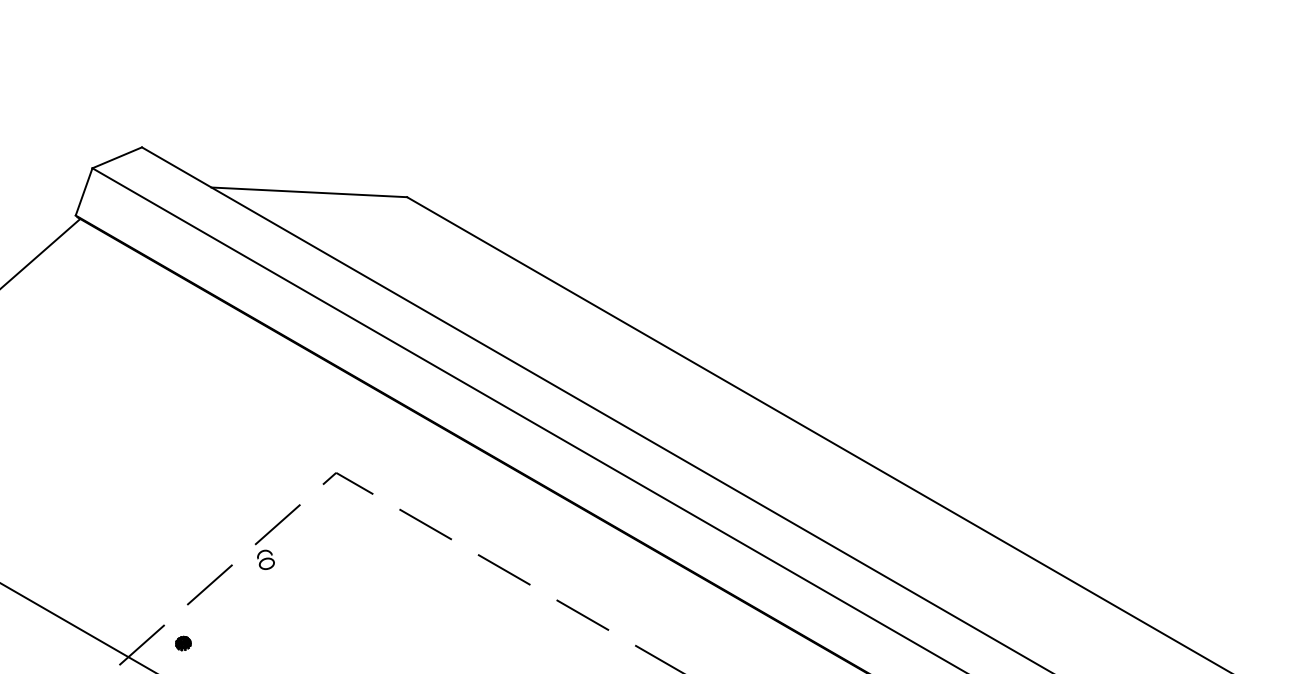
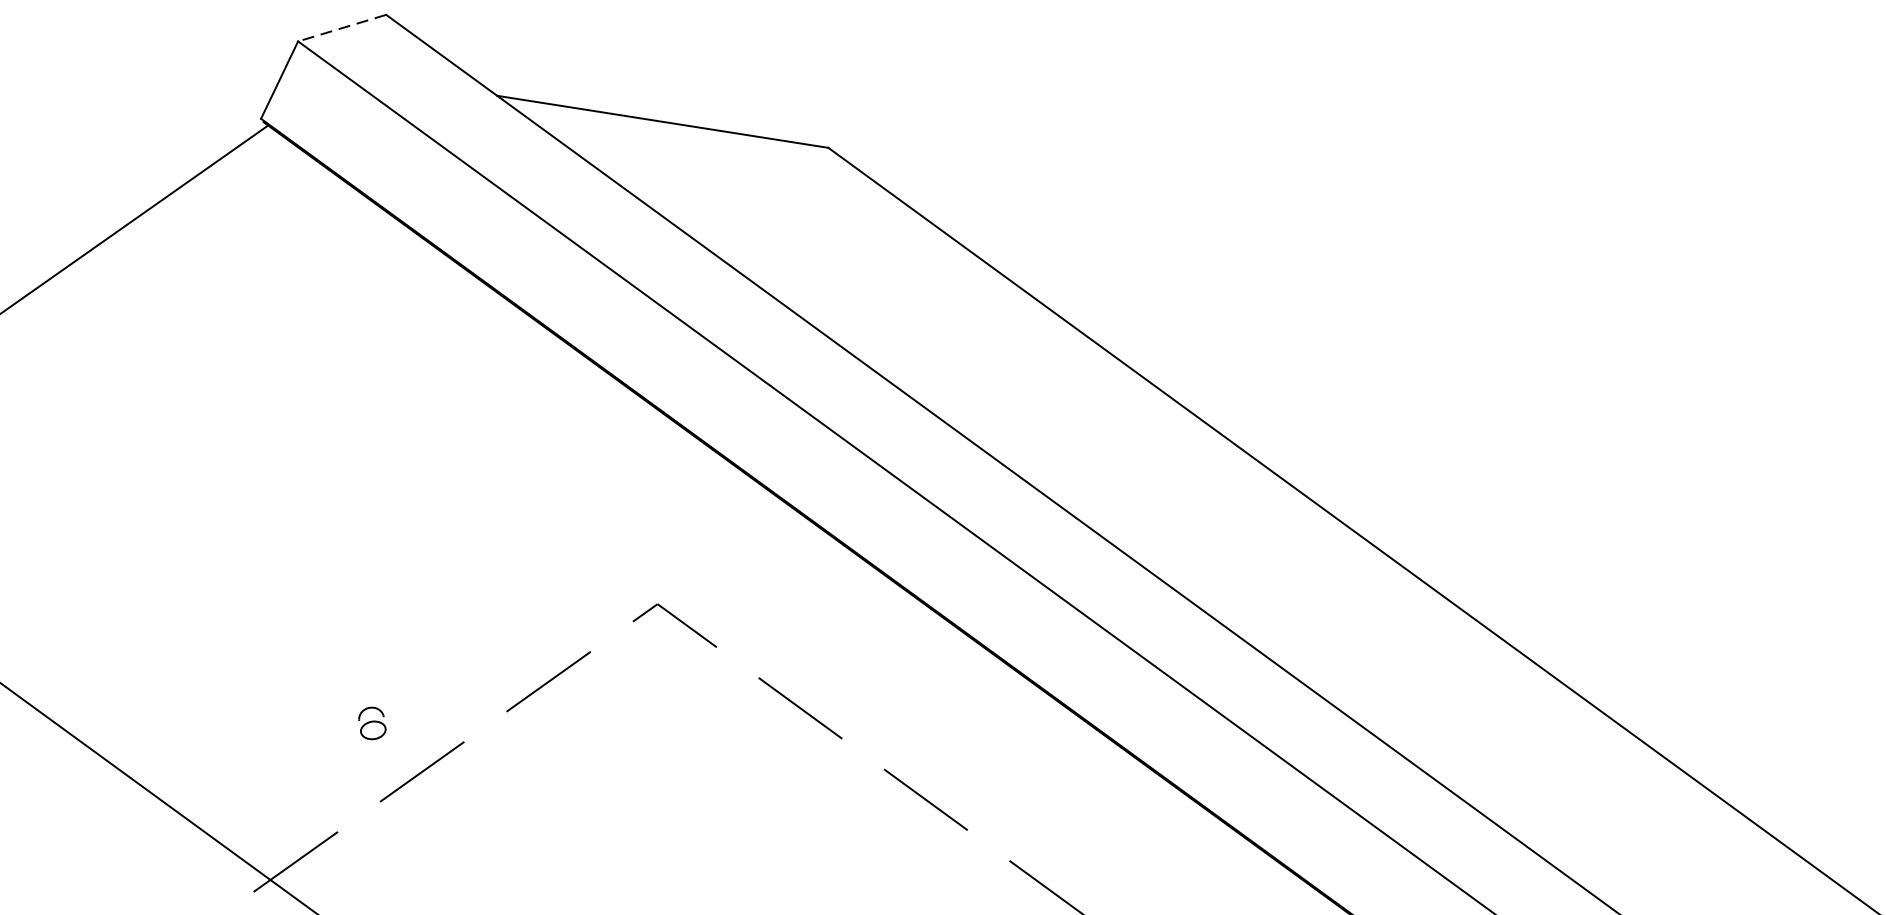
line: (117, 157) -> (342, 27), solid -> dashed
part: (265, 559) -> (371, 722), moved
part: (183, 643) -> (366, 866), removed

